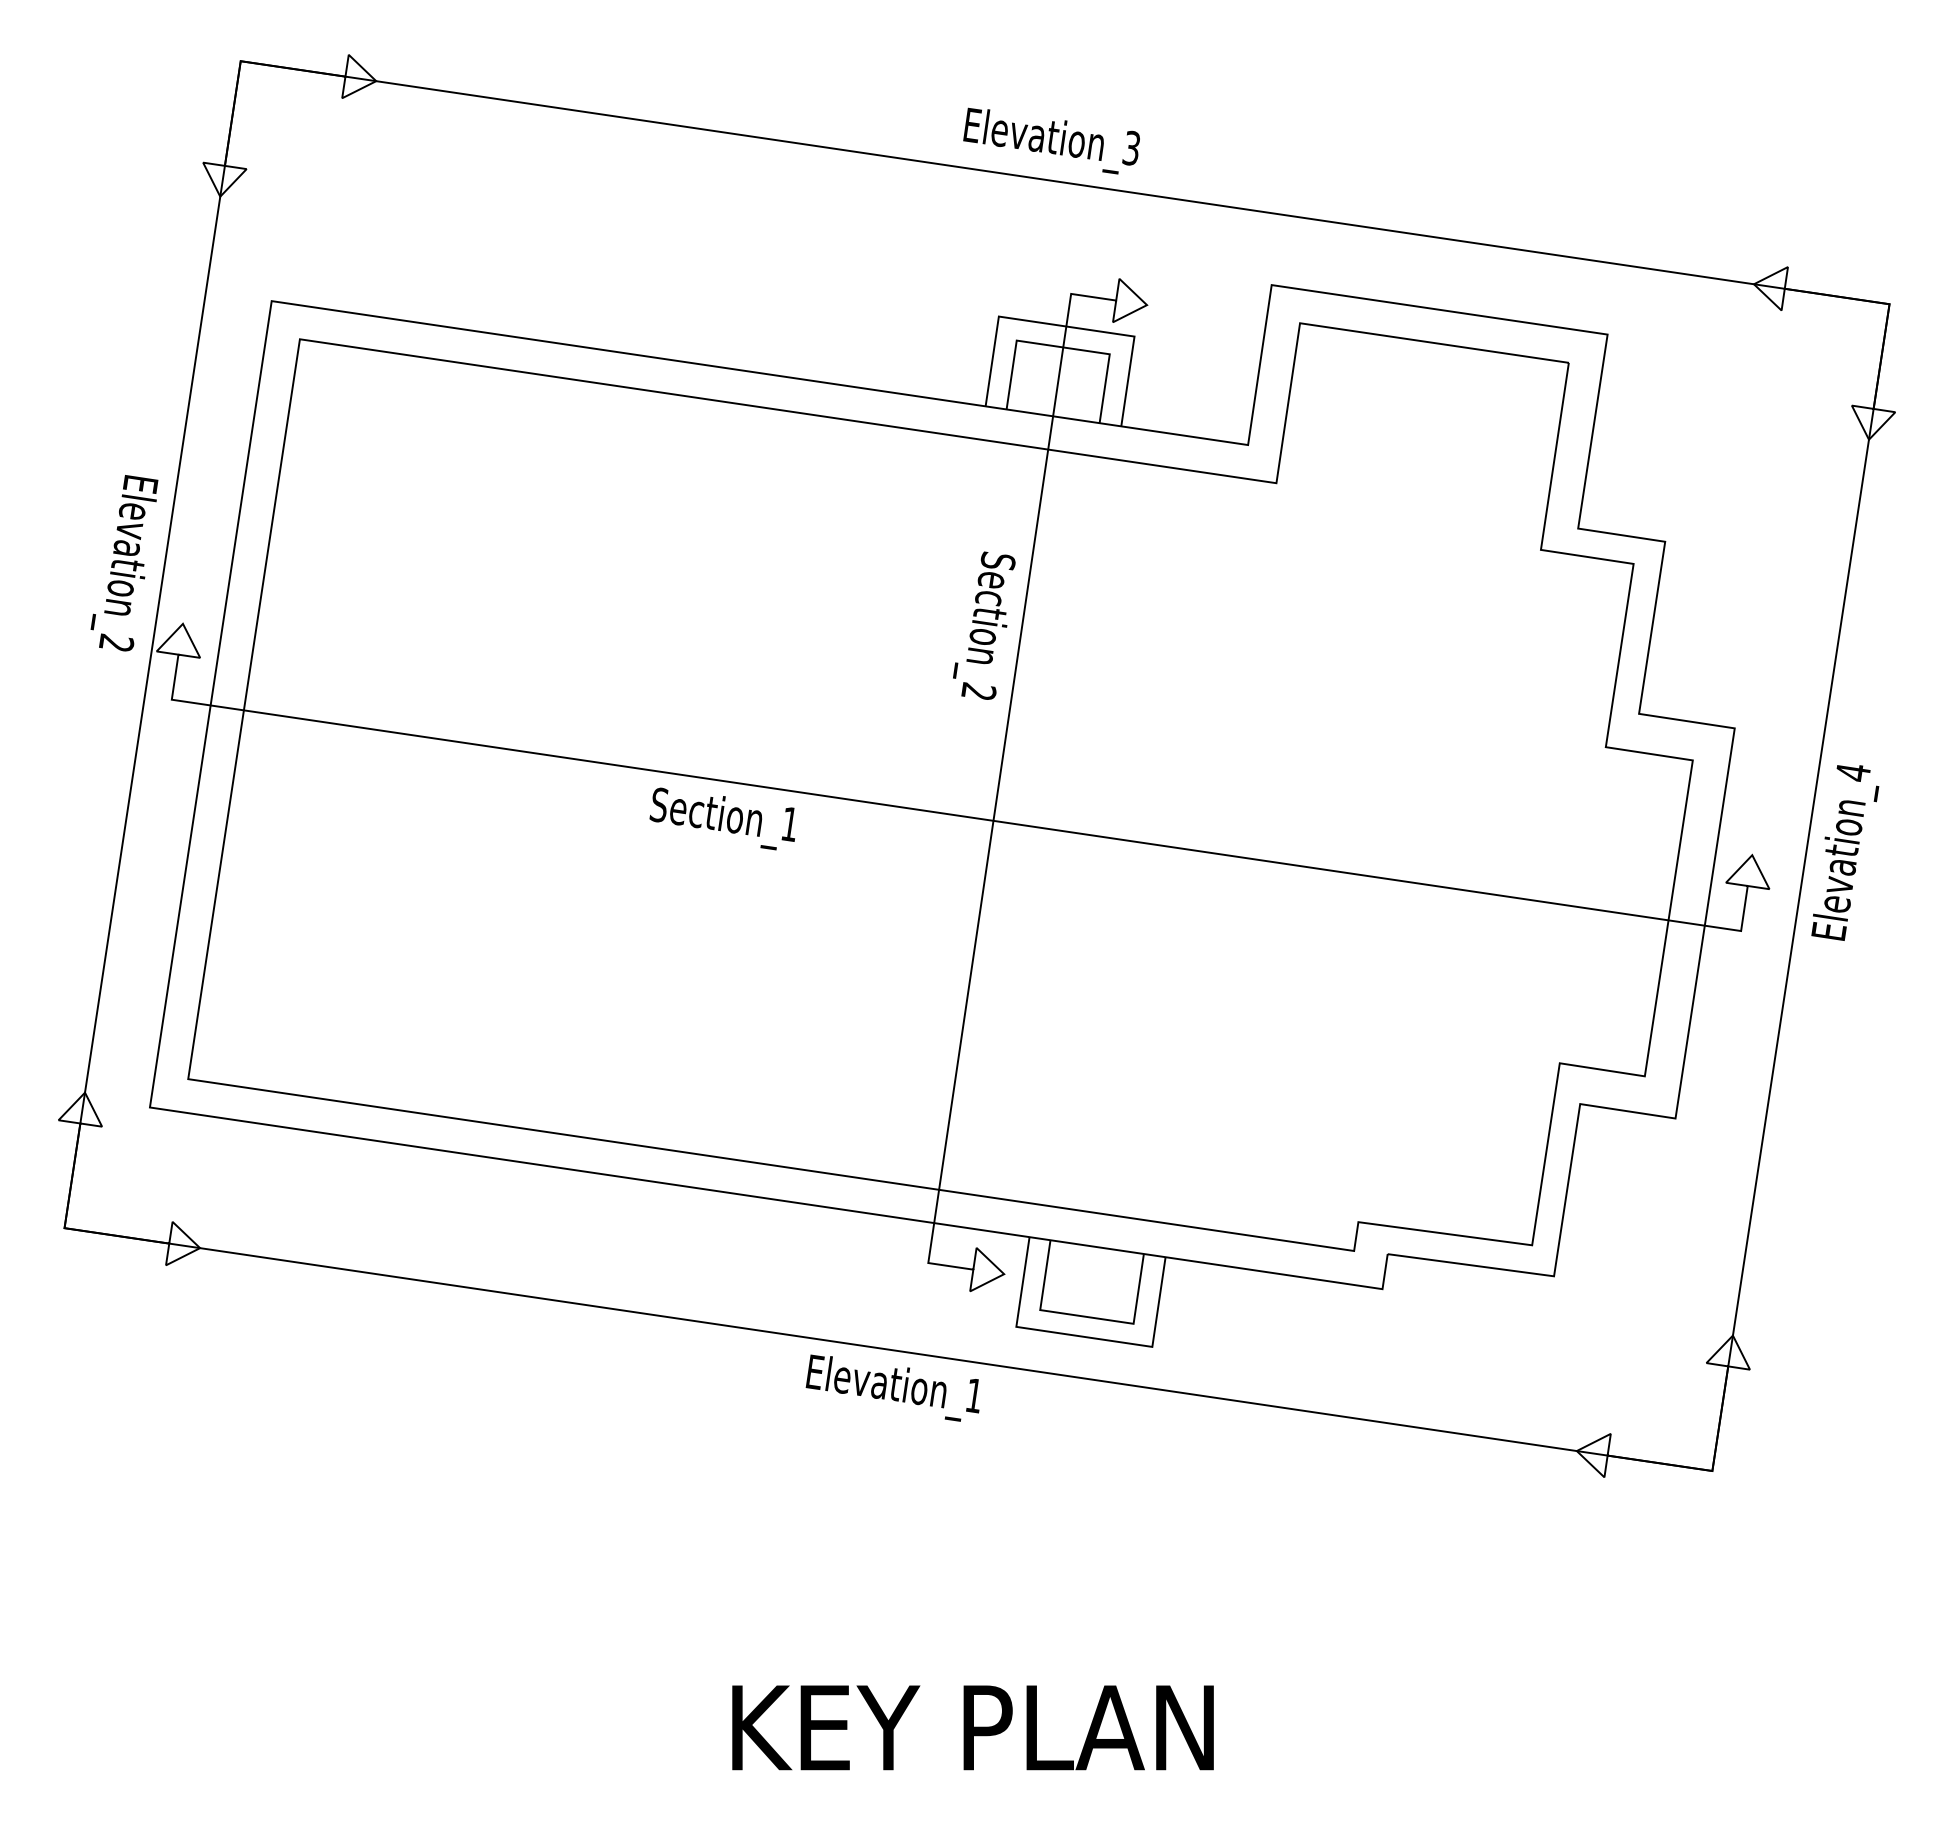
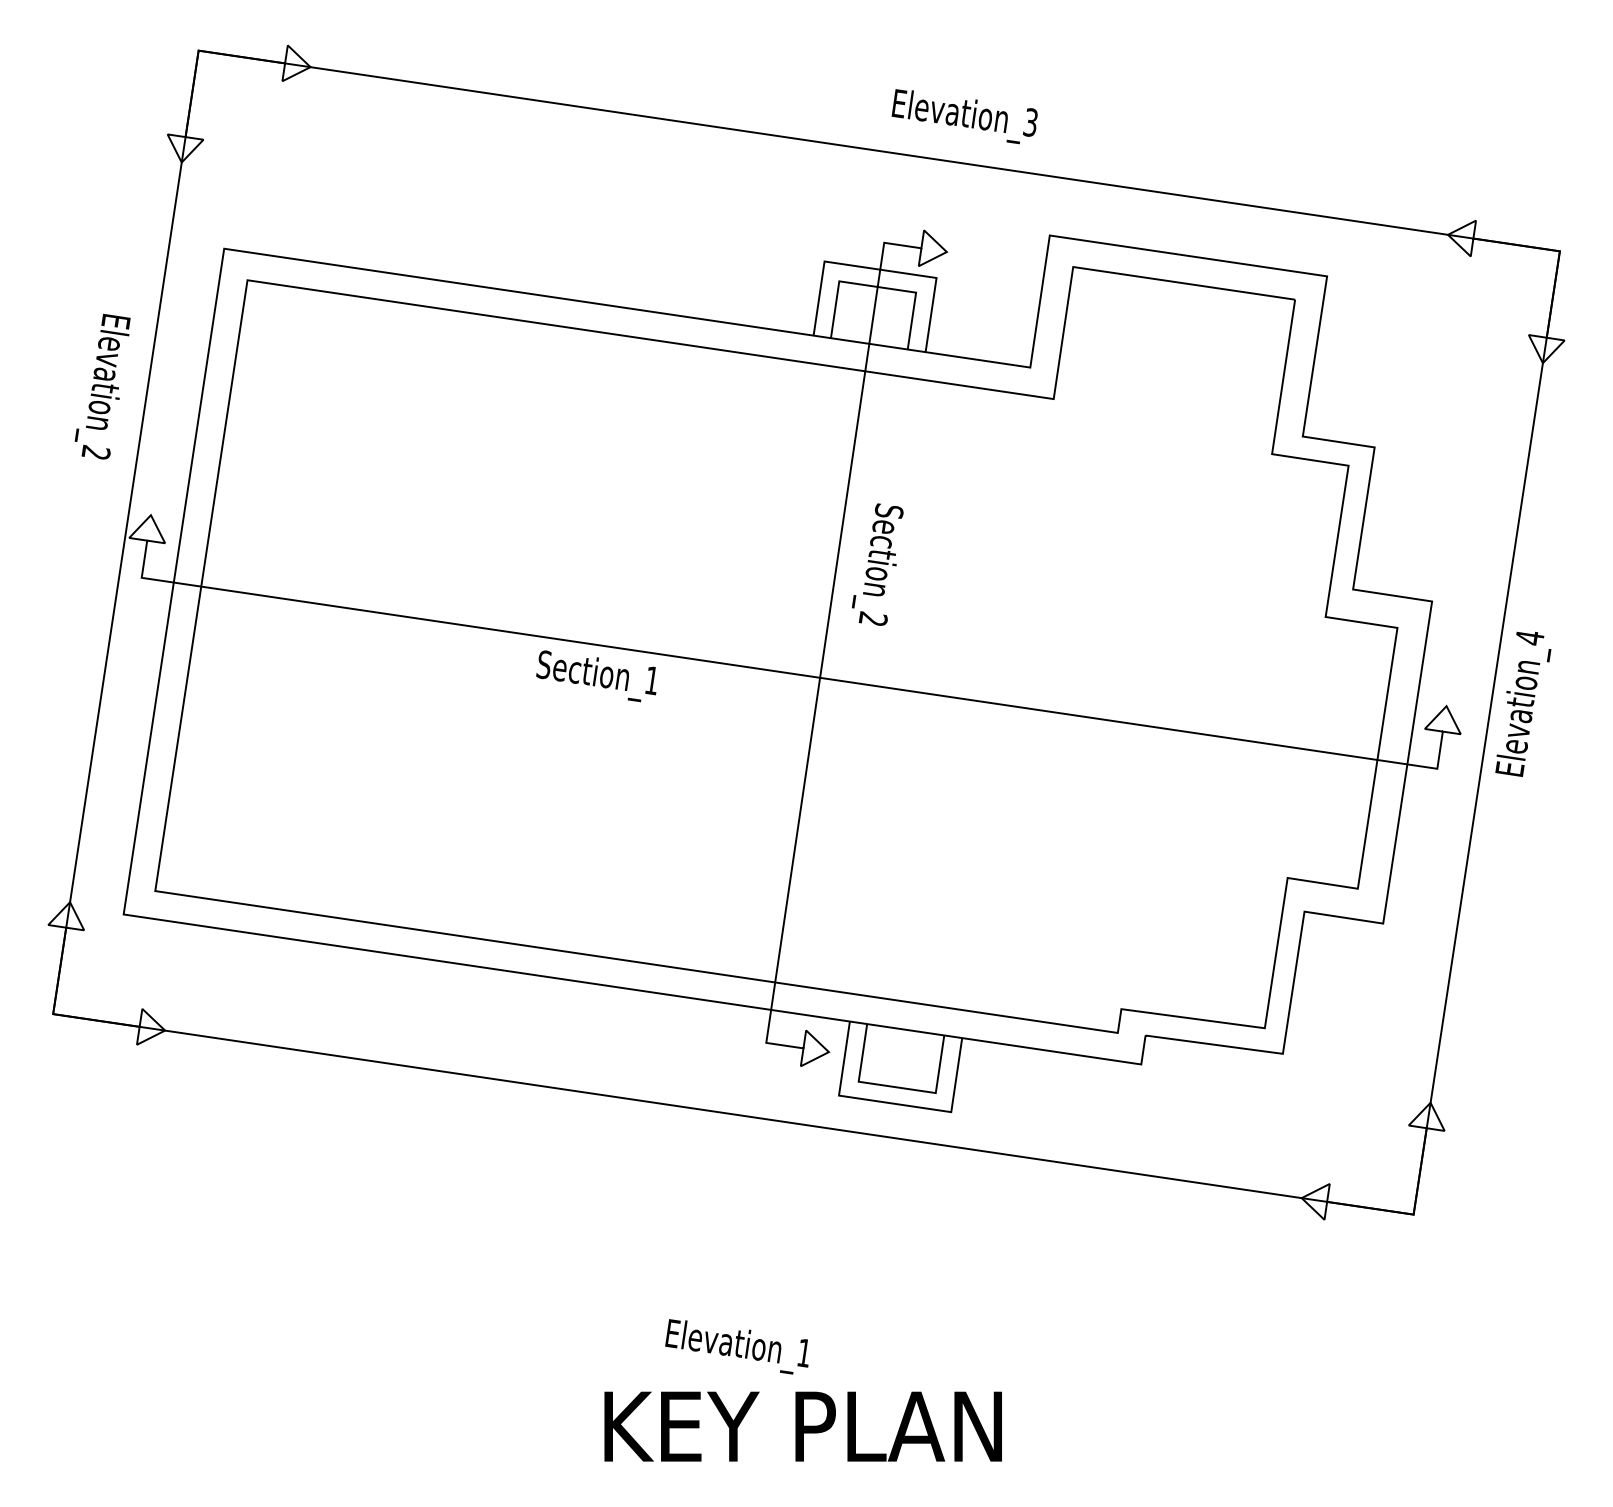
text: (1051, 140) -> (964, 116), moved
text: (124, 563) -> (102, 386), moved
text: (984, 625) -> (877, 564), moved
text: (892, 1387) -> (736, 1346), moved

